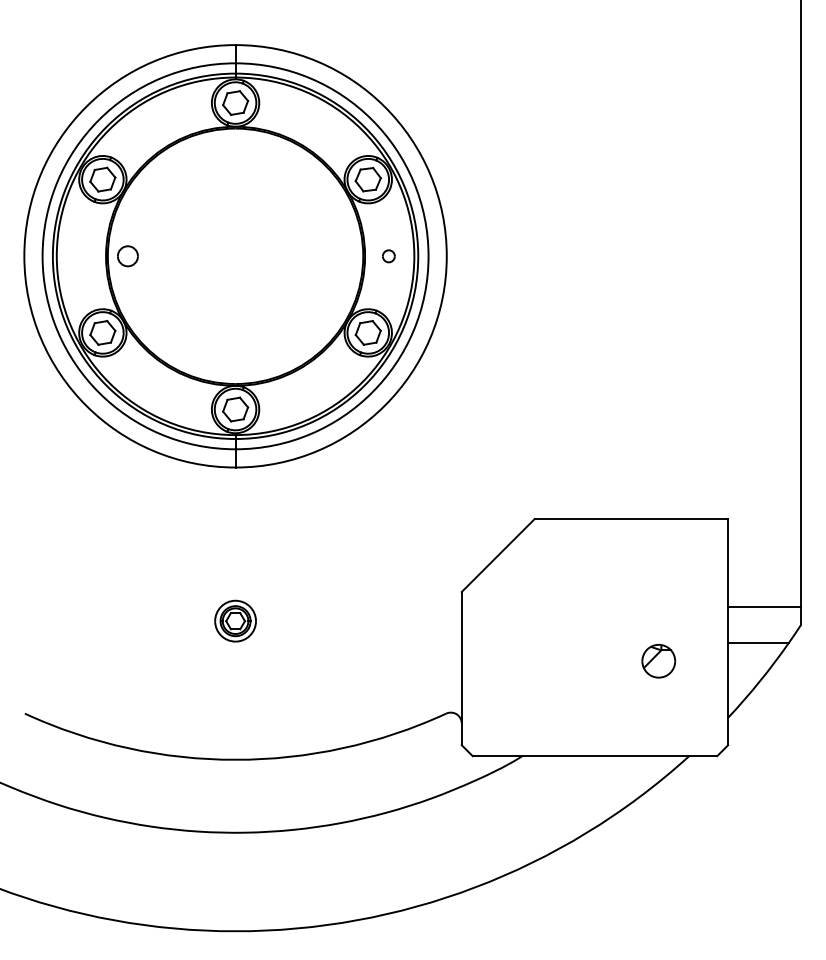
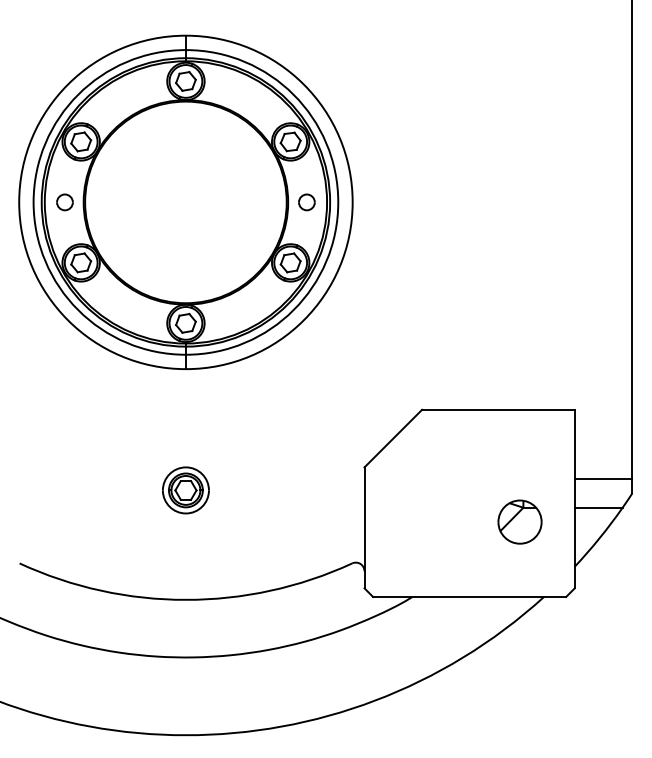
part: (127, 256) -> (64, 202), moved
part: (388, 256) -> (306, 202), size x1.67
part: (235, 621) -> (185, 490), size x1.43
part: (658, 660) -> (519, 521), size x1.67

